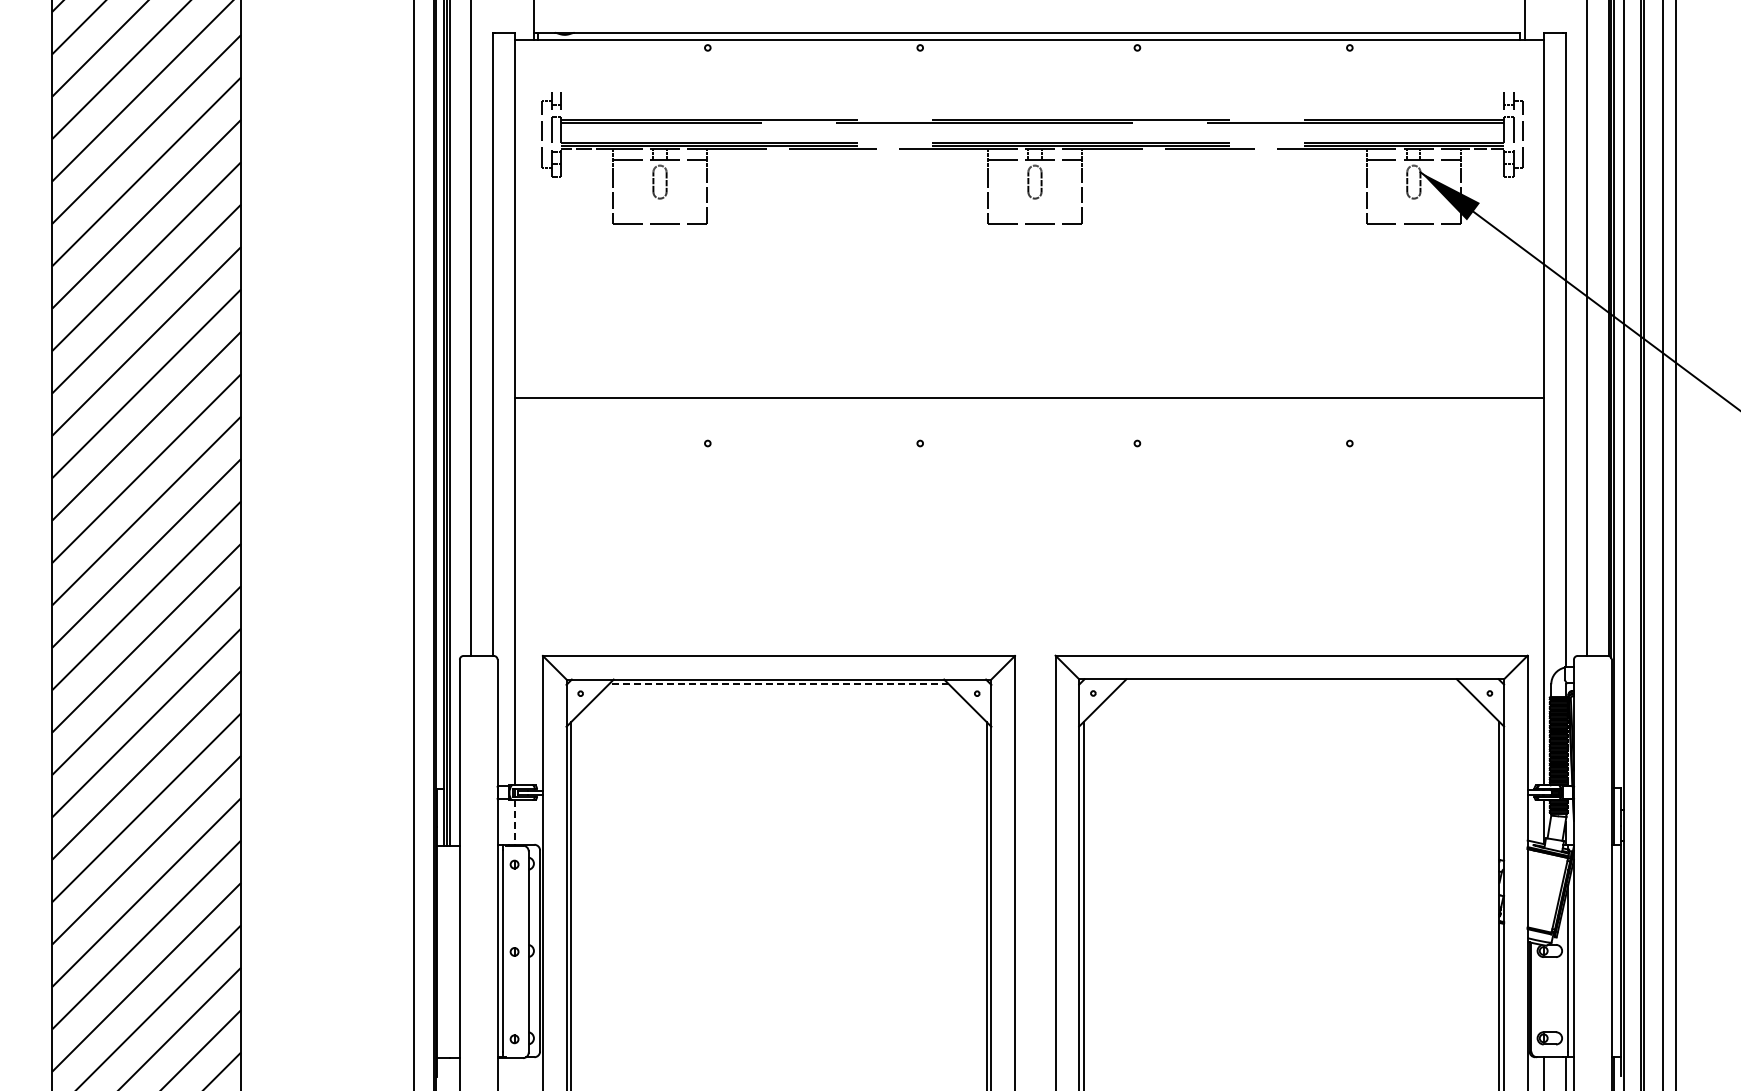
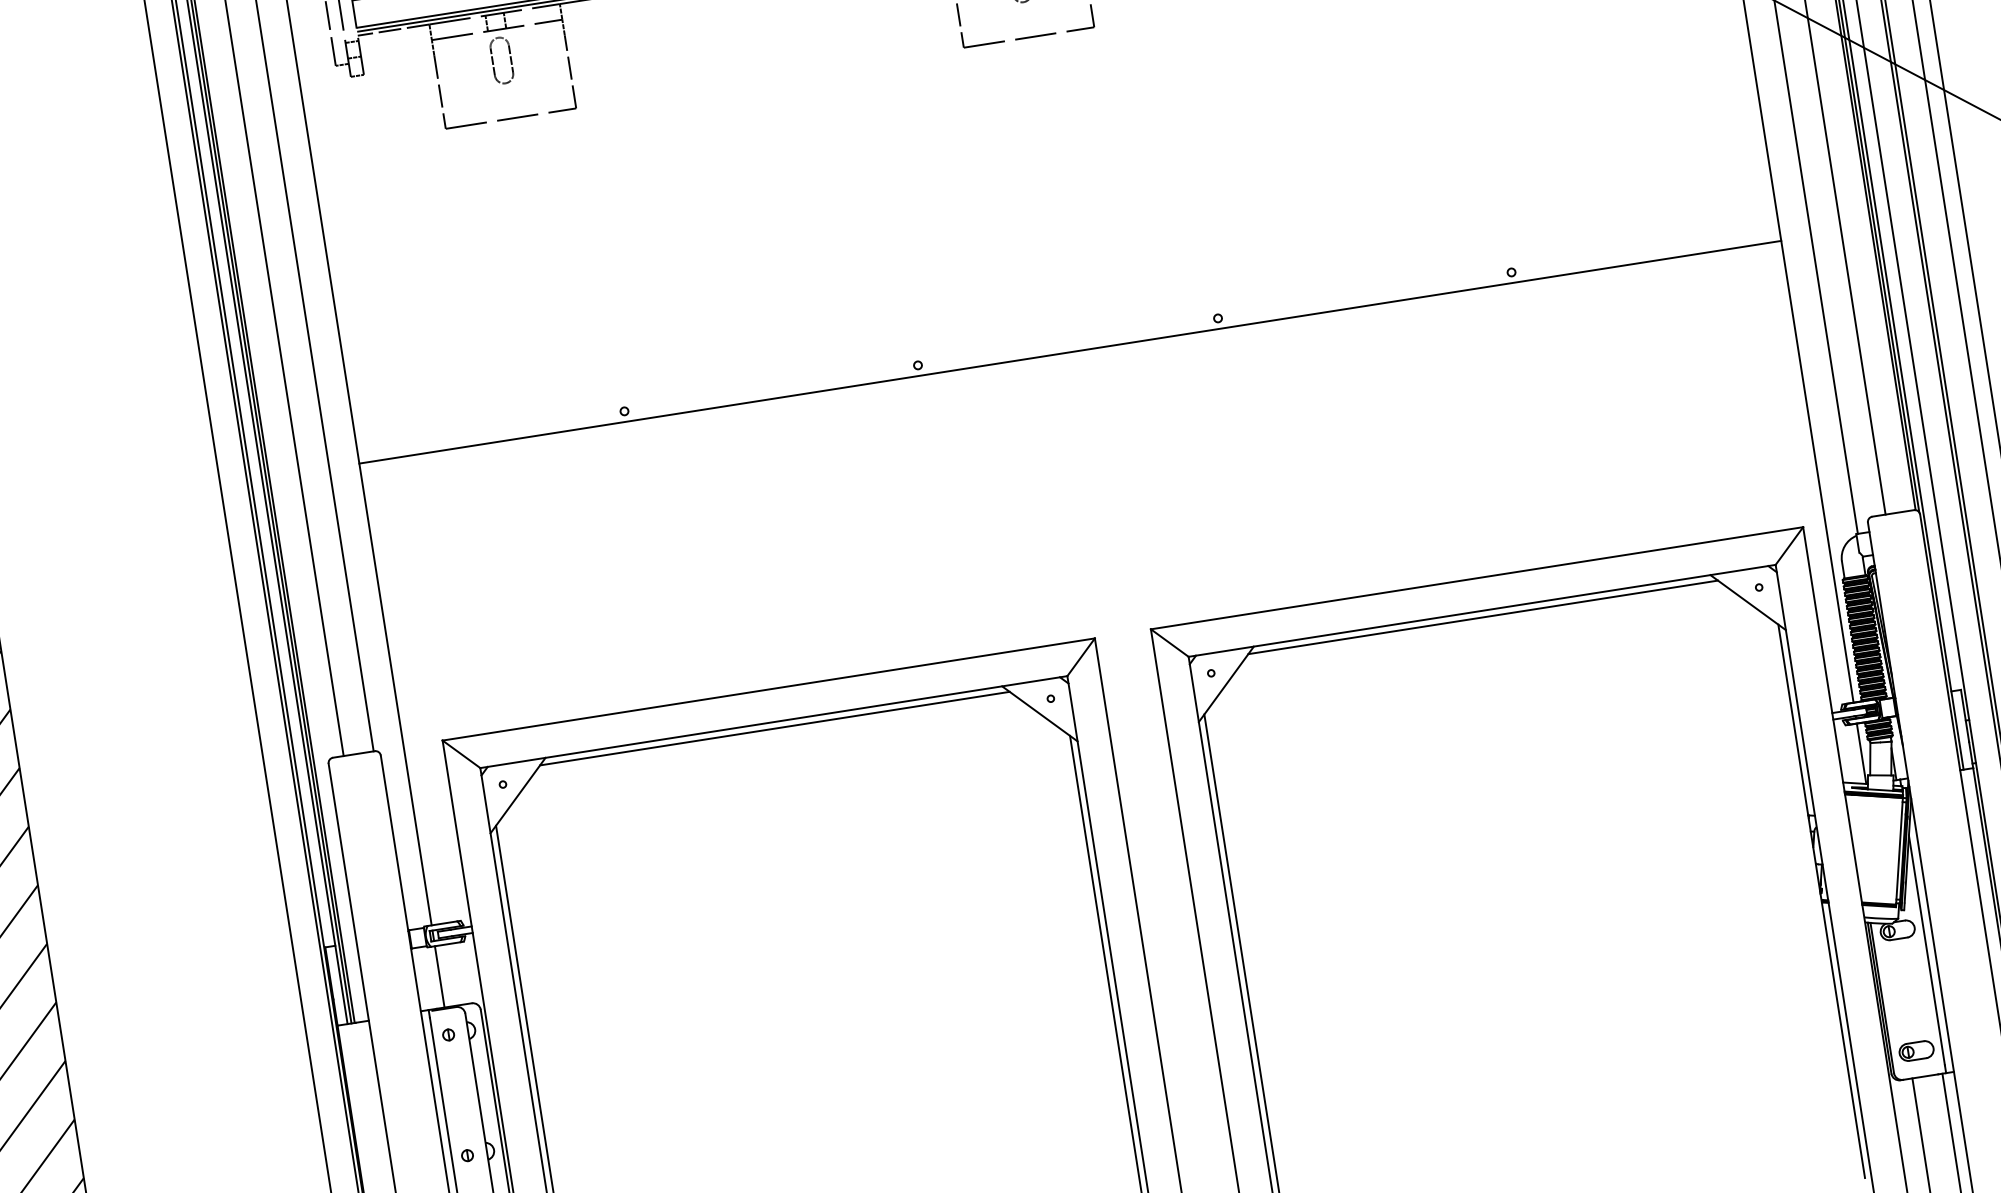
line: (1028, 398) -> (1069, 353), moved
line: (778, 684) -> (774, 729), dashed -> solid
line: (1291, 684) -> (1483, 618), added
line: (514, 823) -> (439, 978), dashed -> solid

